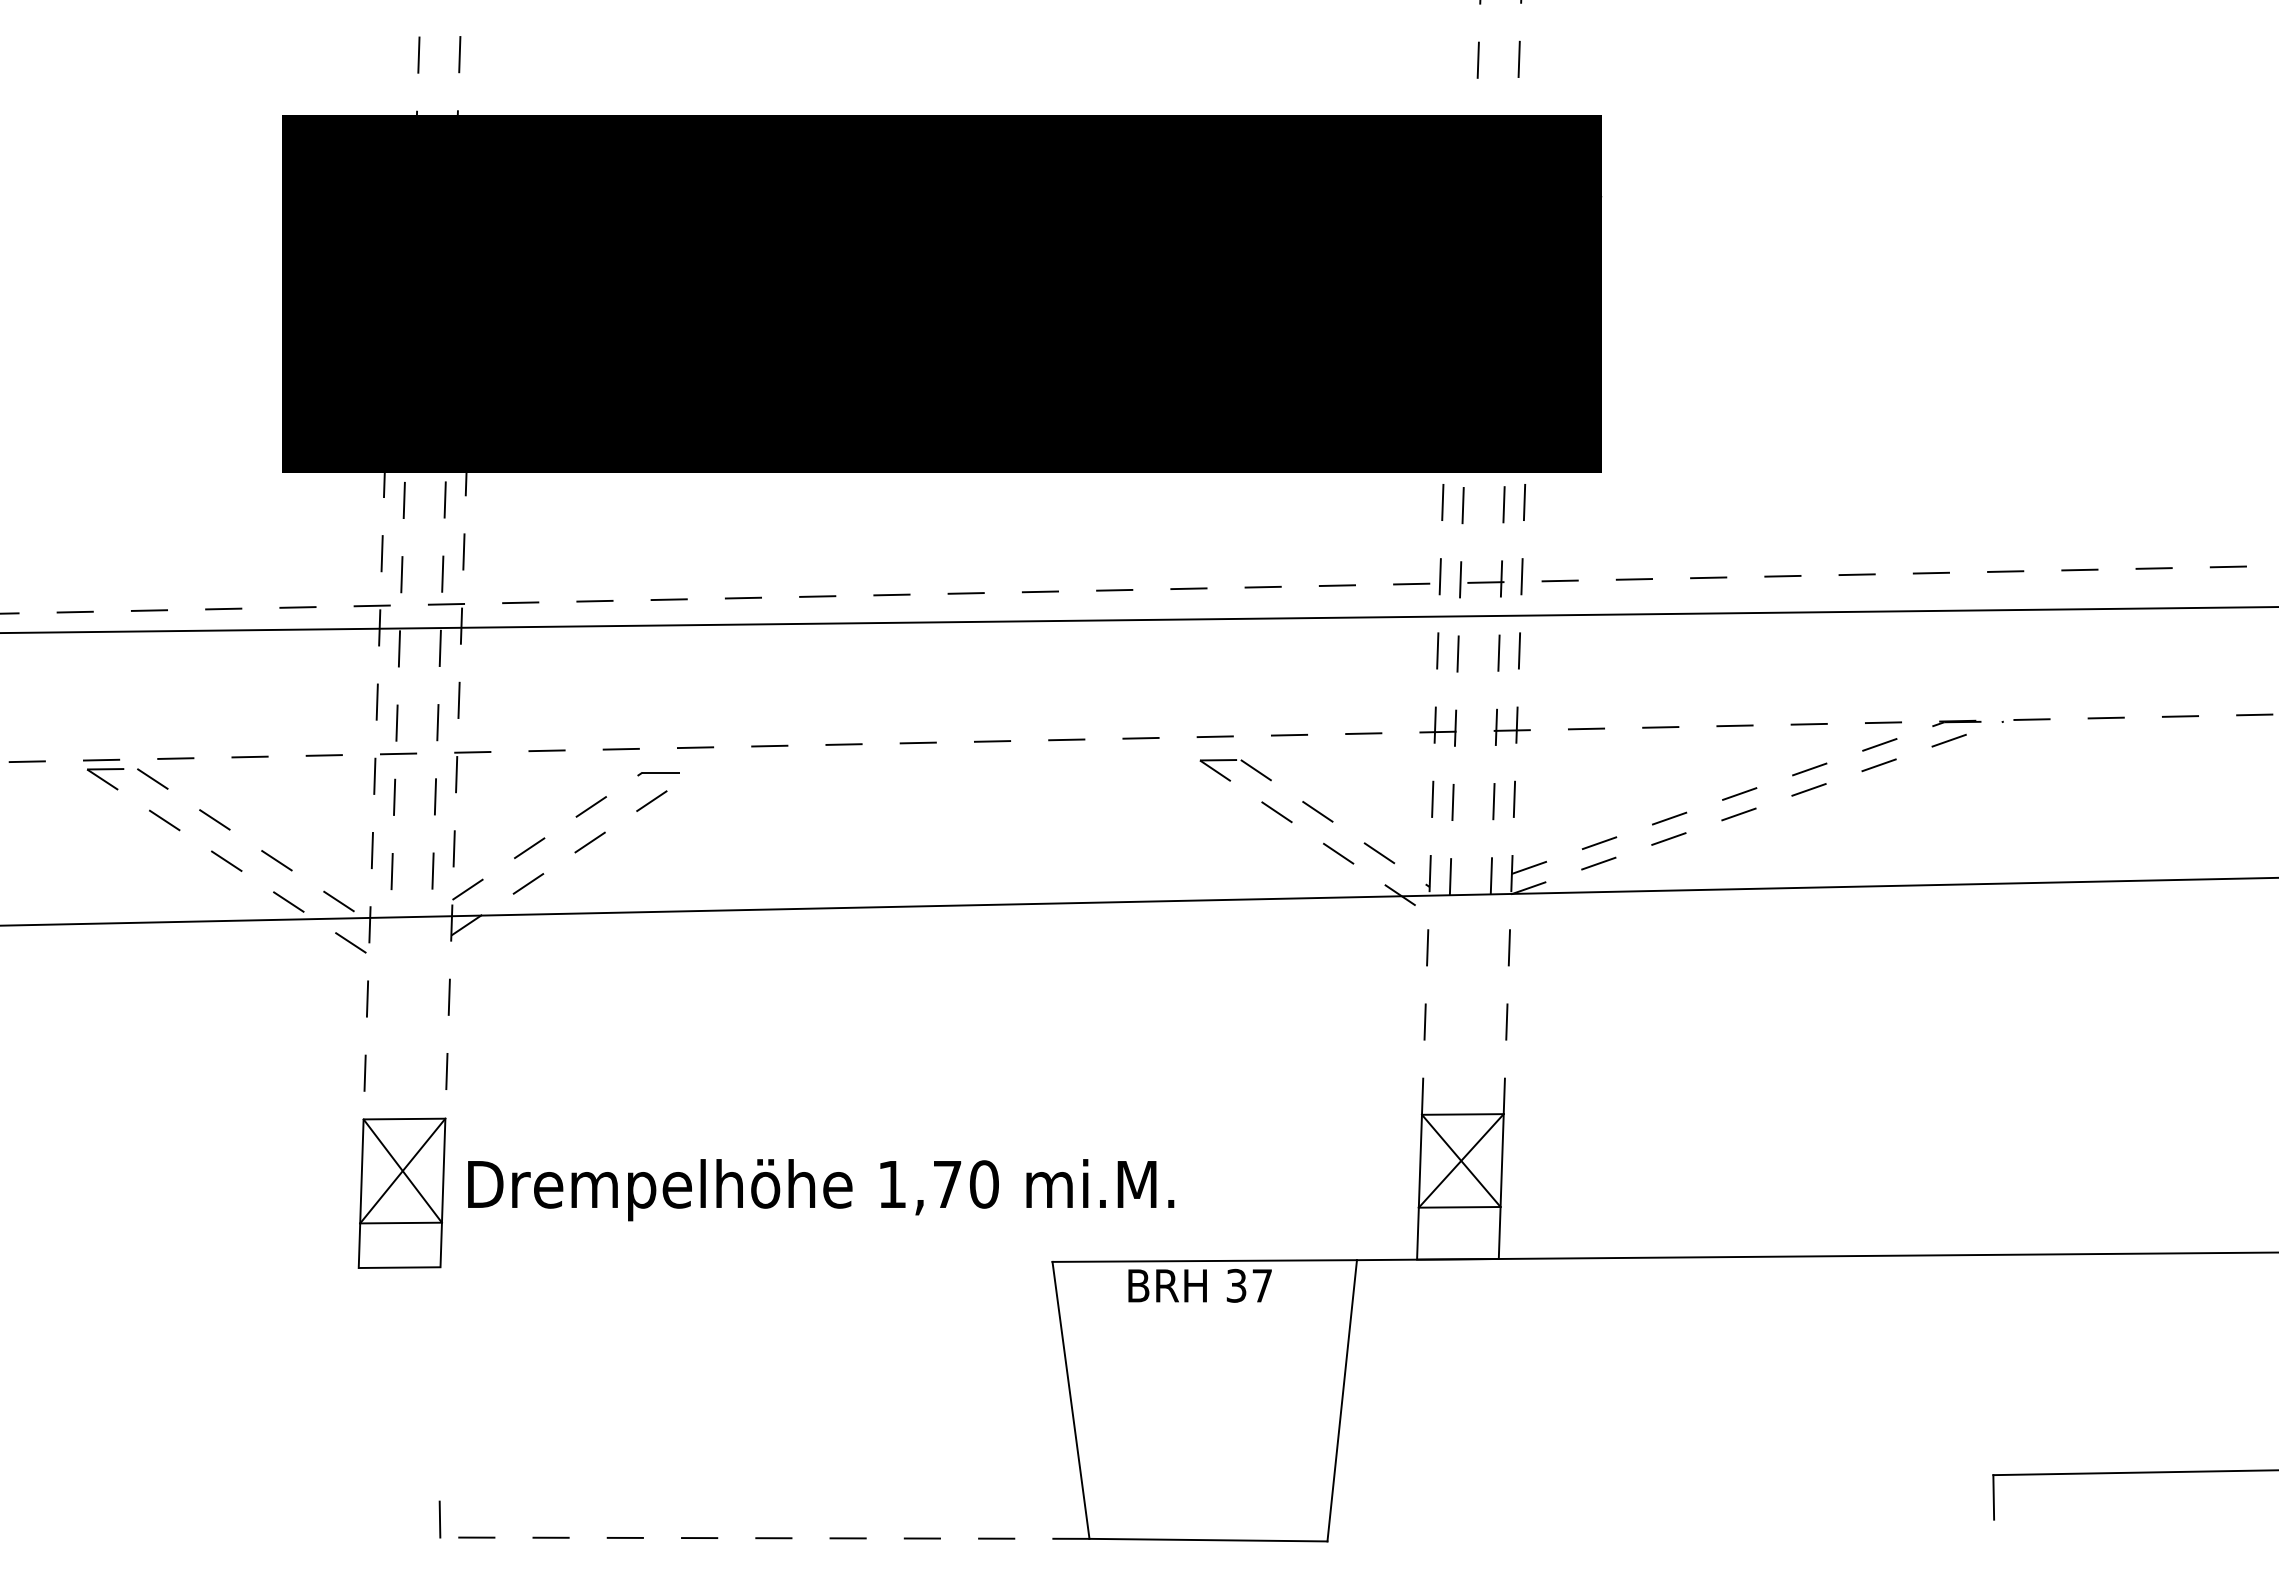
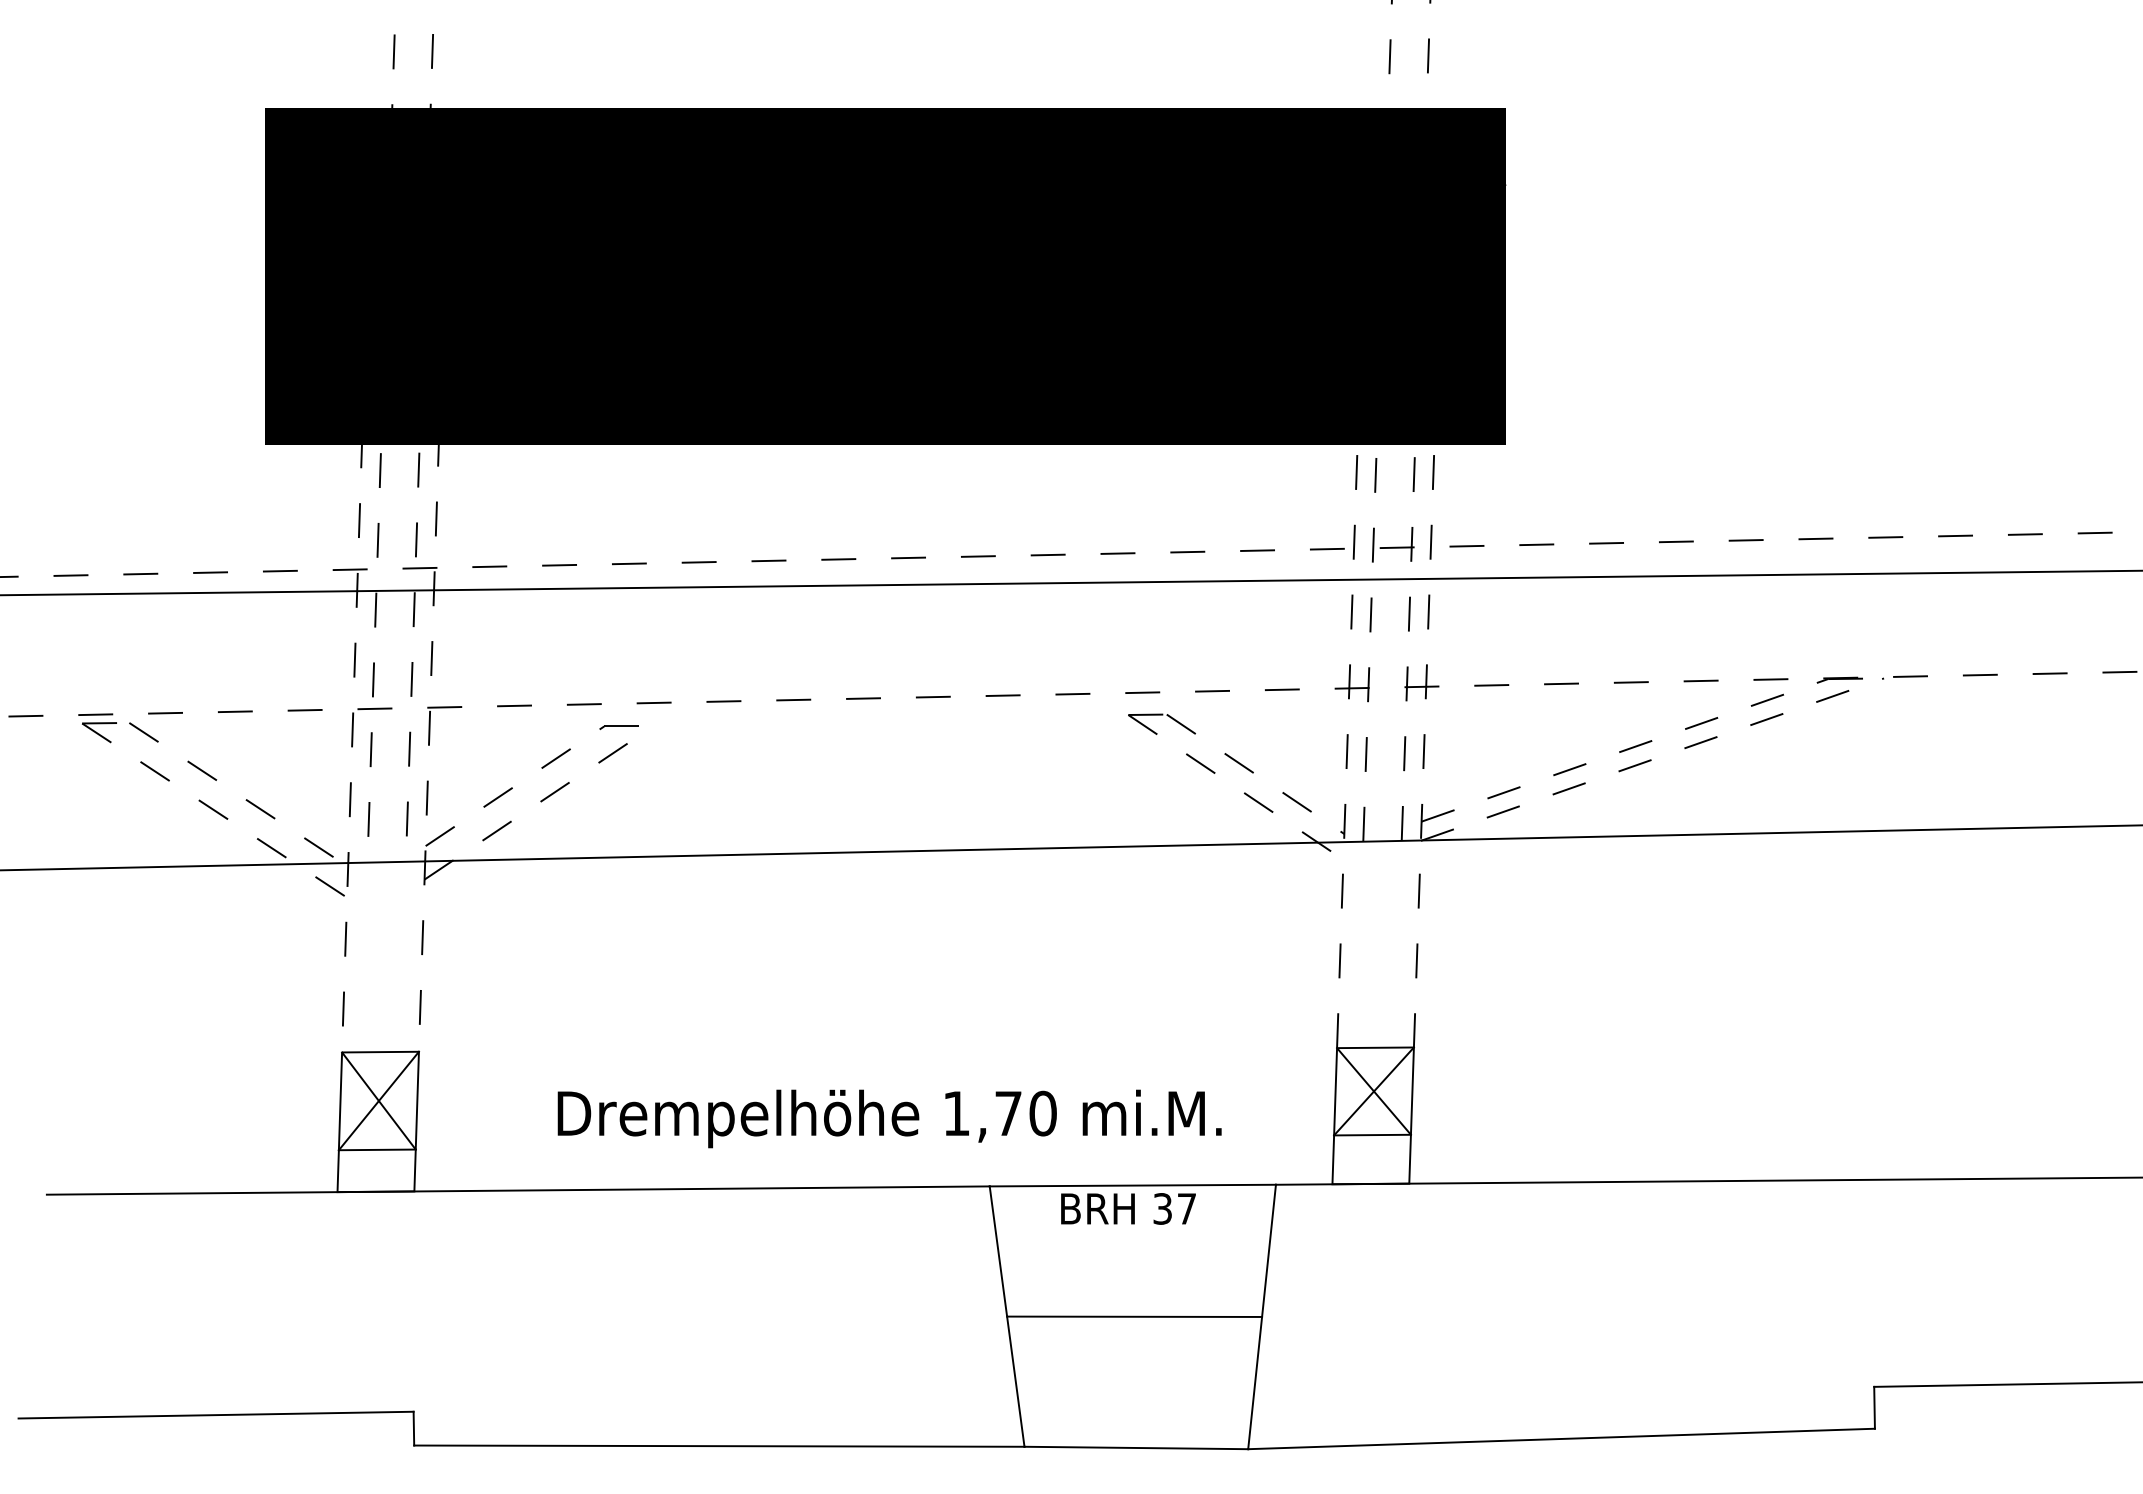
text: (821, 1190) -> (890, 1119), moved
line: (550, 1265) -> (517, 1189), added
line: (1206, 1400) -> (1134, 1316), added
line: (229, 1504) -> (216, 1414), added
line: (1660, 1530) -> (1561, 1438), added
line: (764, 1538) -> (718, 1446), dashed -> solid

